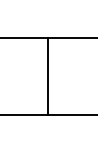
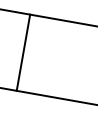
line: (48, 76) -> (23, 52), moved

